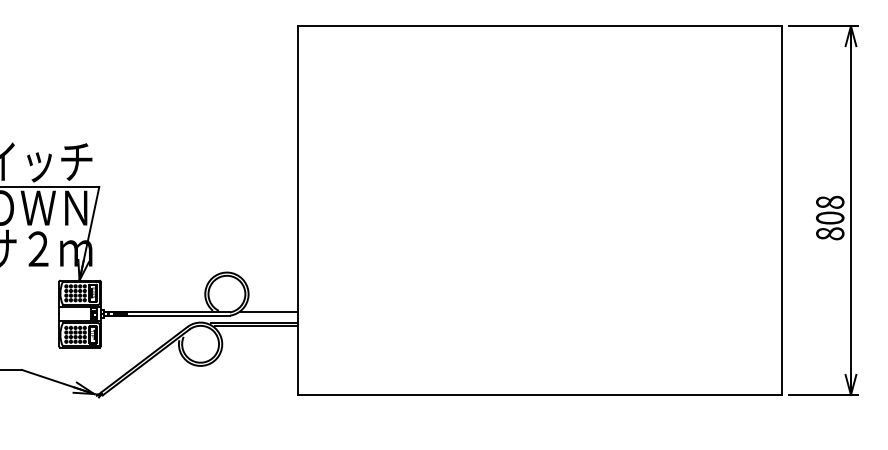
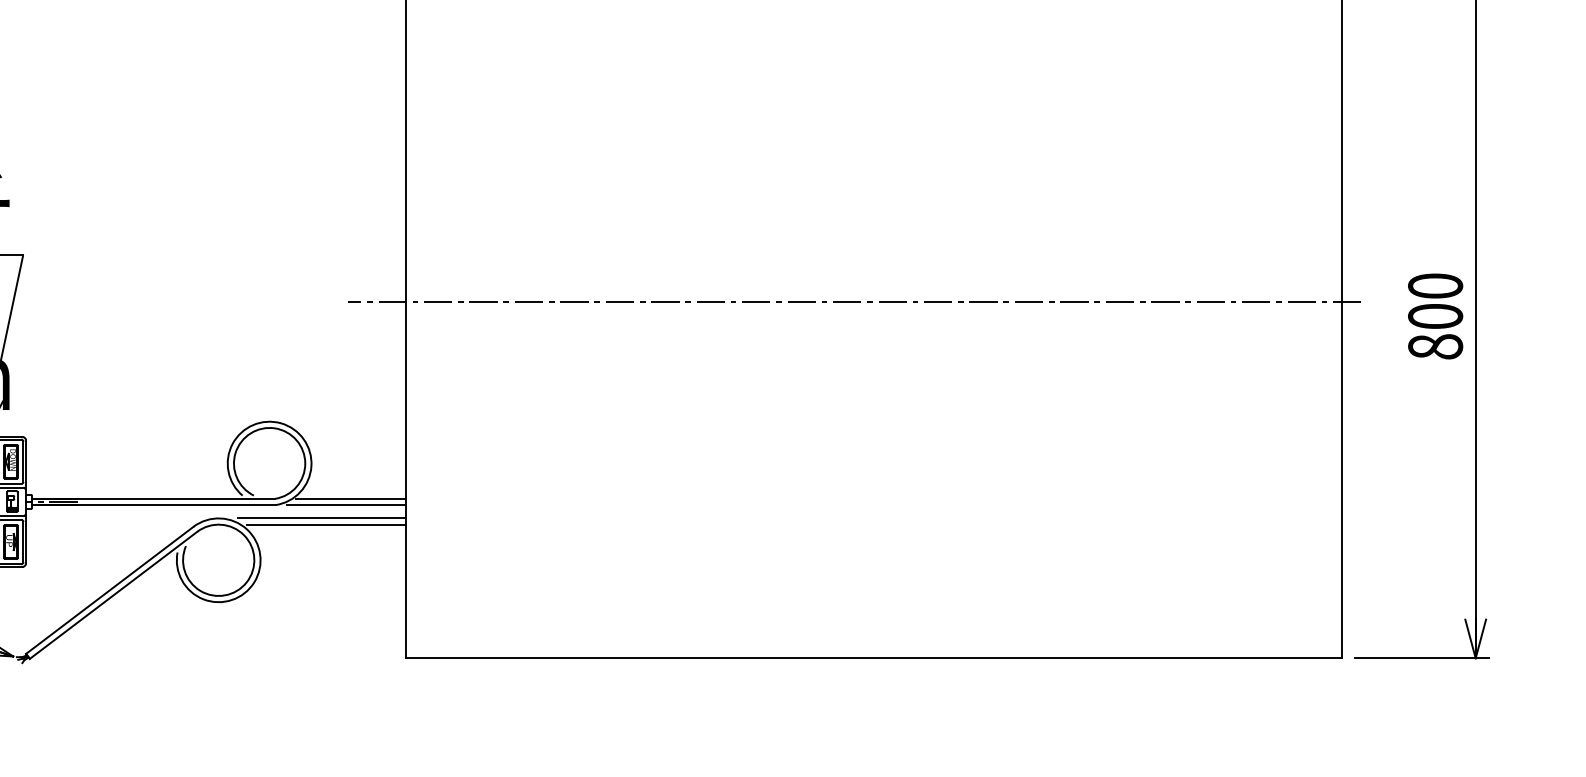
text: (830, 201) -> (1436, 284), 808 -> 800
line: (529, 210) -> (854, 301), added
line: (266, 315) -> (346, 504), added

